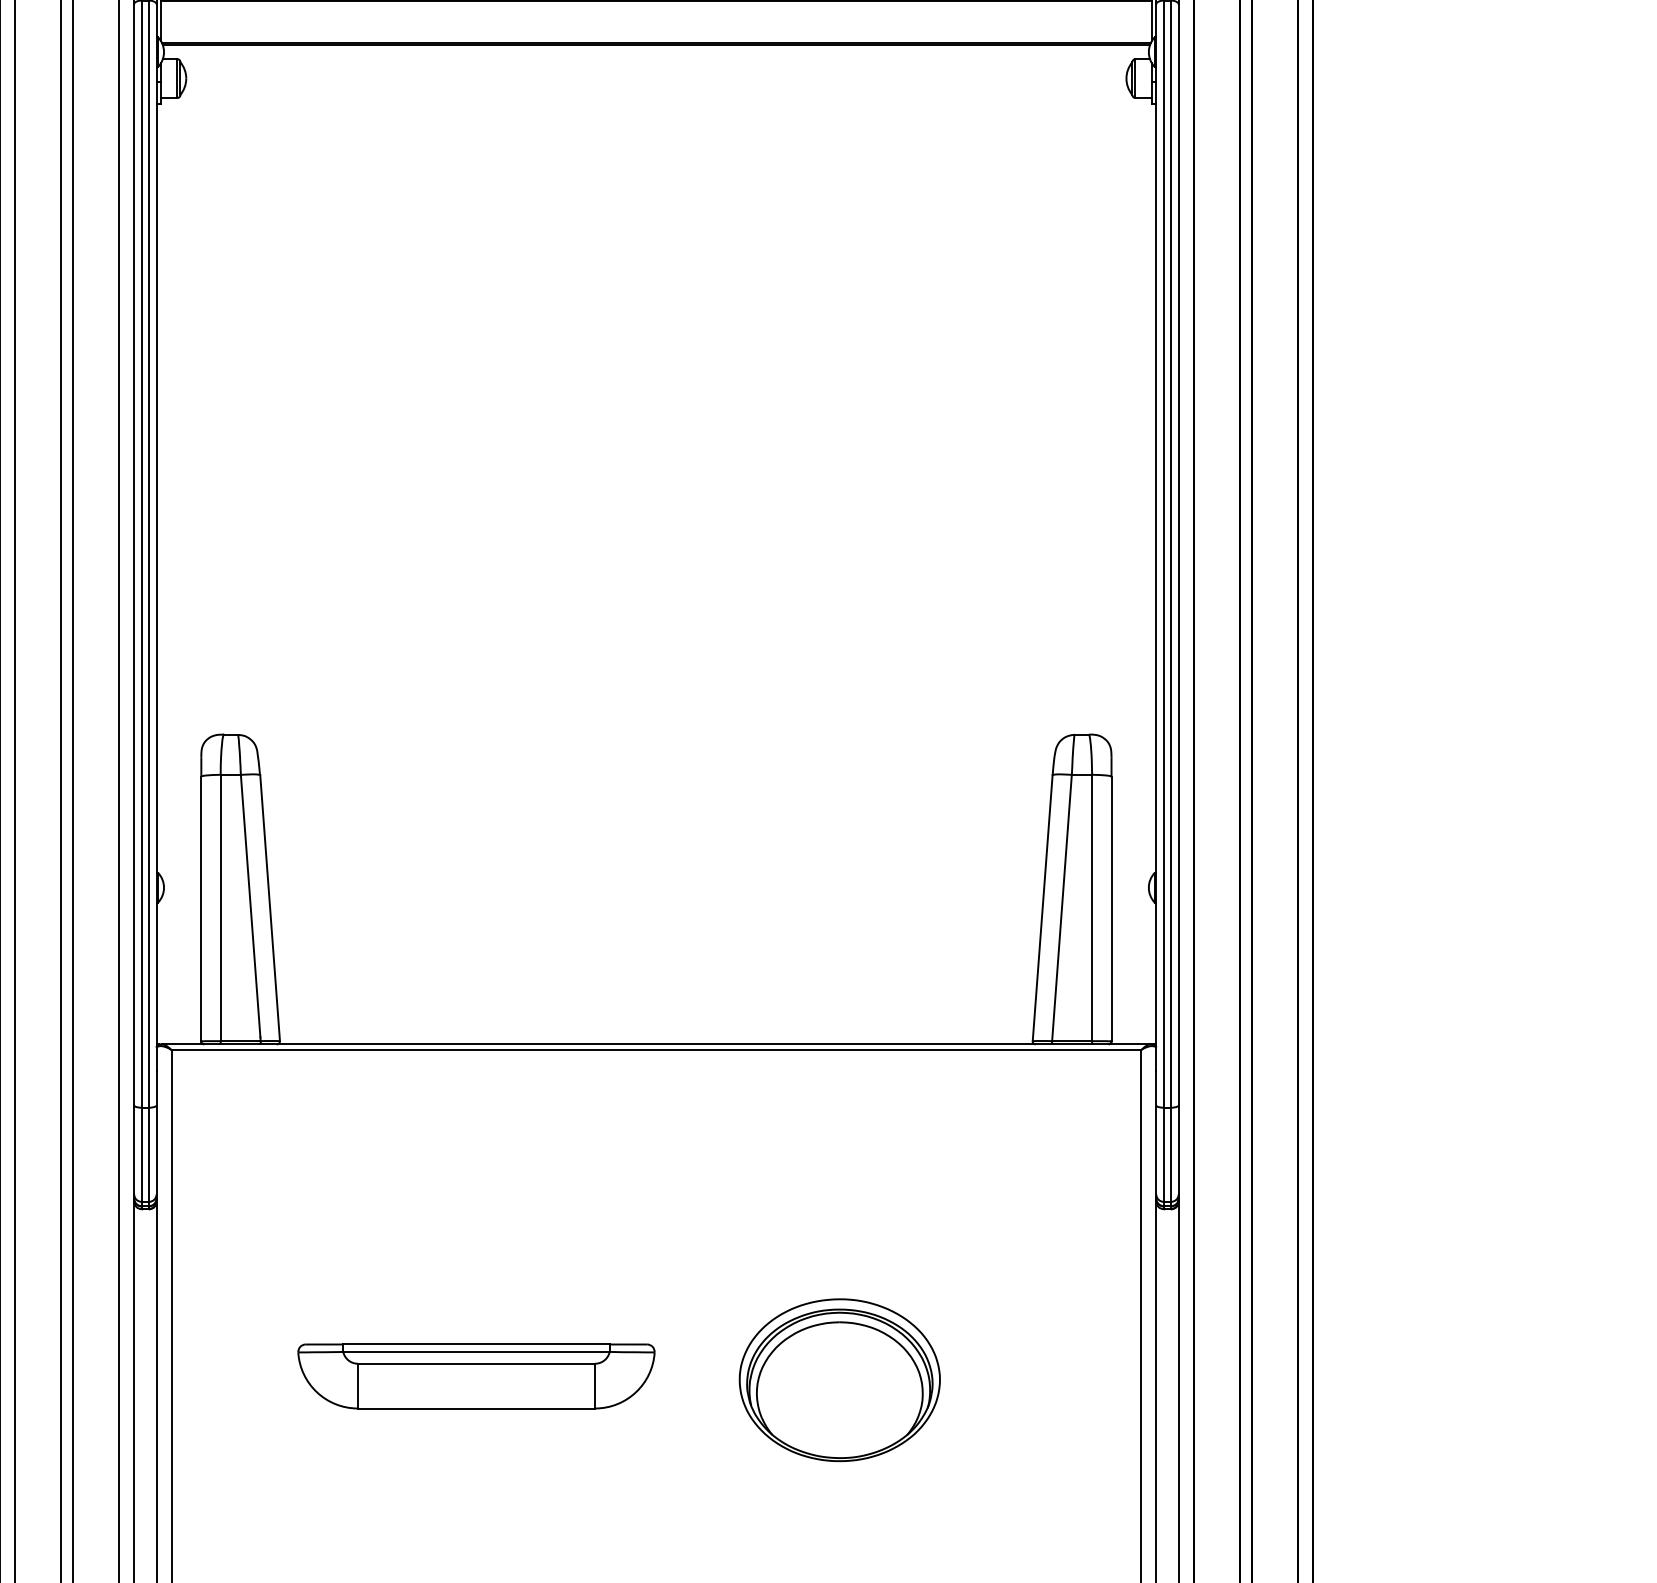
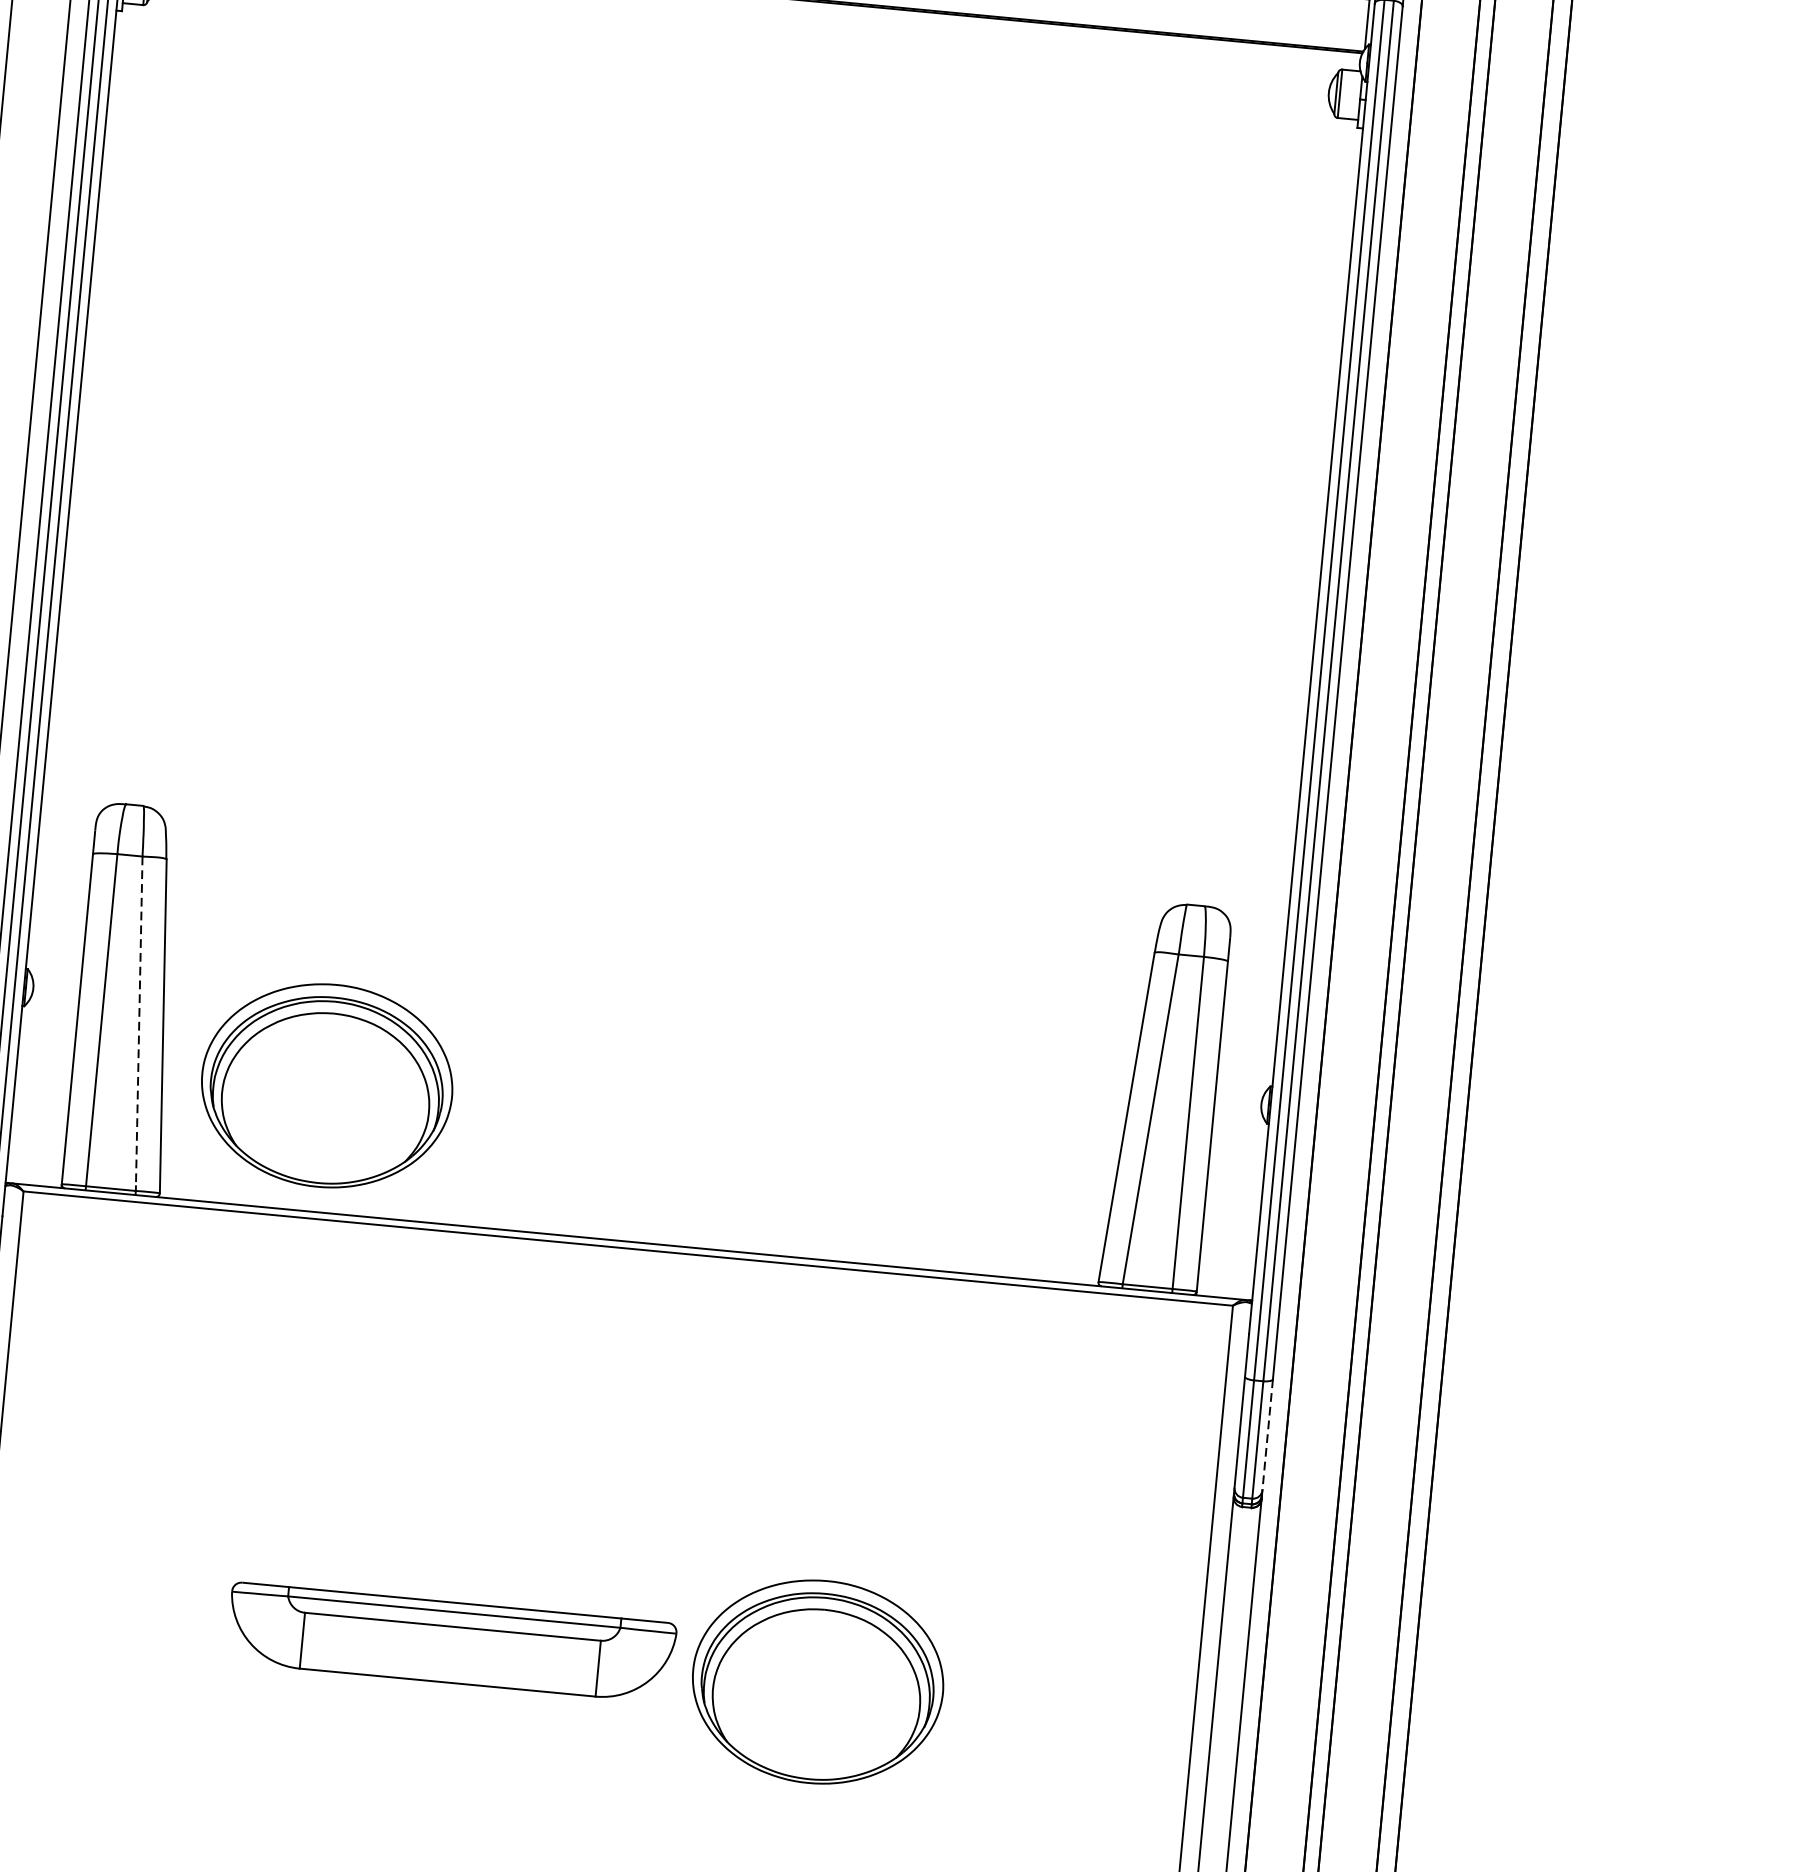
line: (250, 906) -> (139, 1021), solid -> dashed
part: (404, 943) -> (326, 1086), added
line: (1178, 1150) -> (1267, 1435), solid -> dashed
part: (476, 1376) -> (451, 1642), moved

